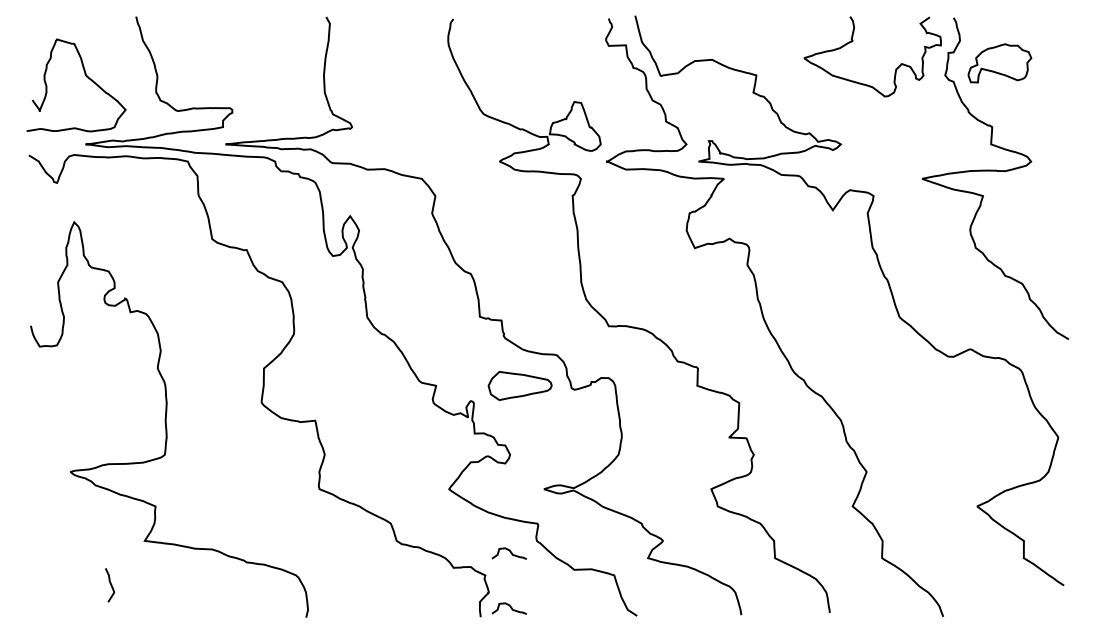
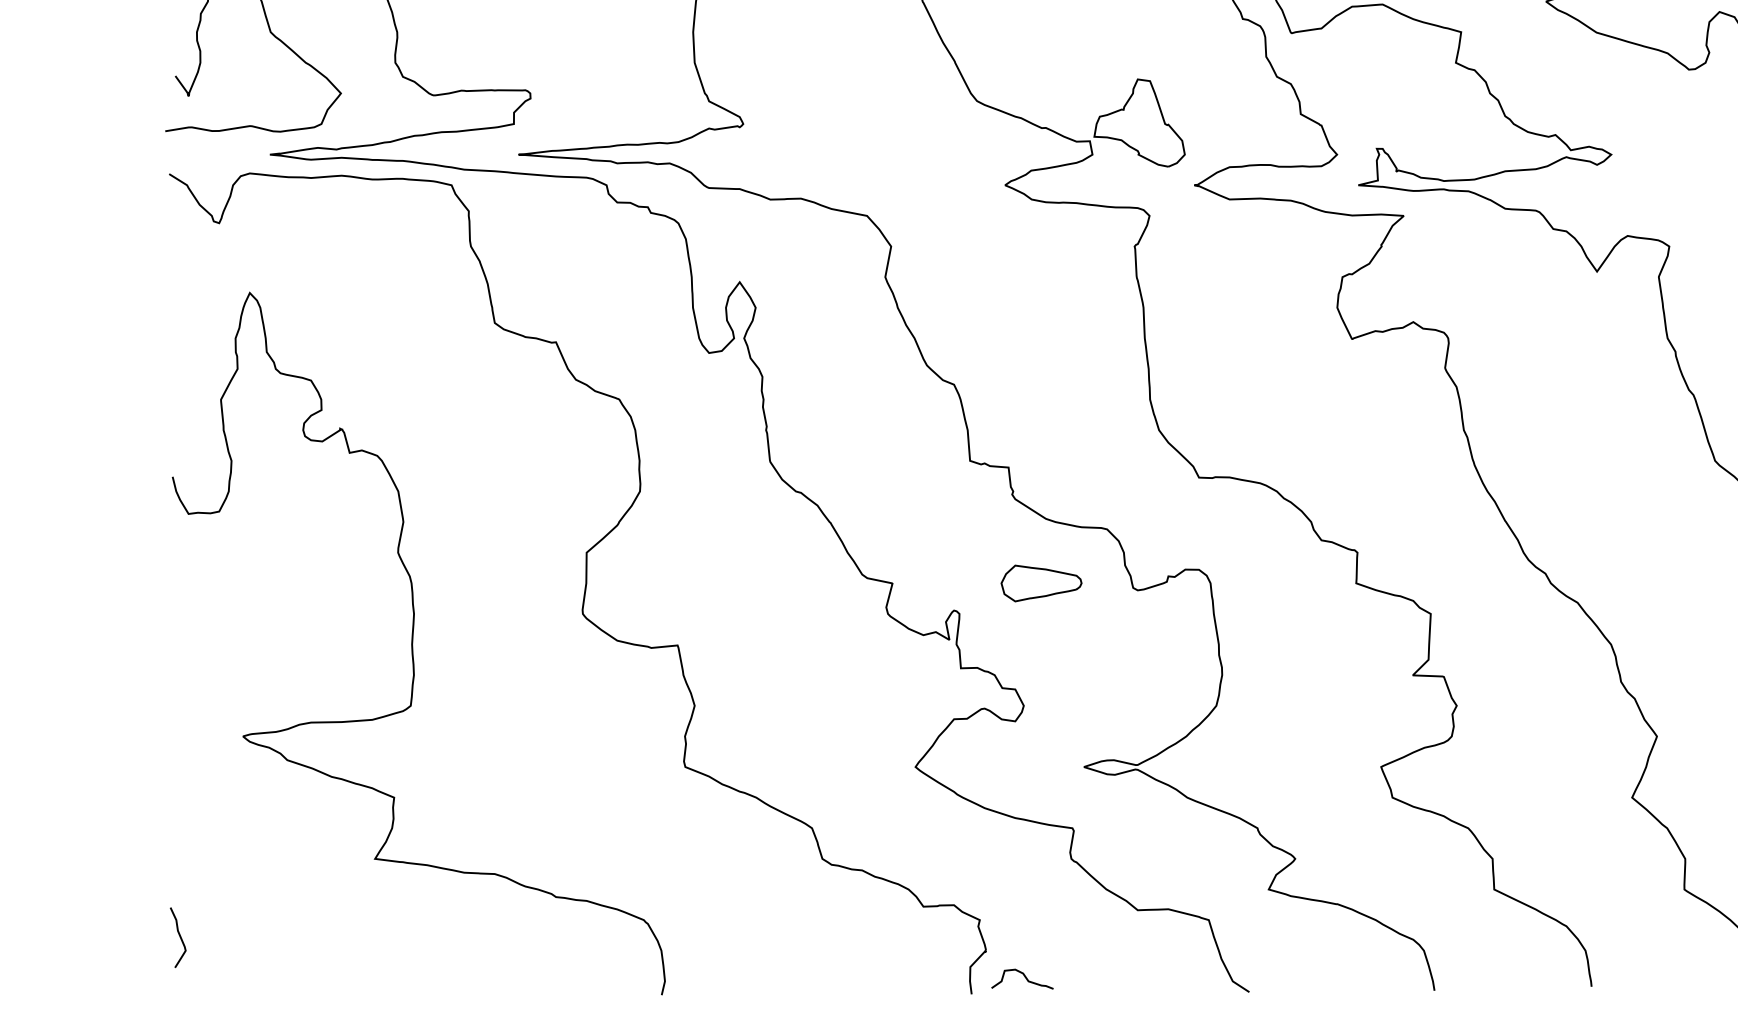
part: (519, 385) -> (1040, 582), size x0.71
curve: (510, 553) -> (1024, 881), removed
curve: (110, 585) -> (179, 938), moved

